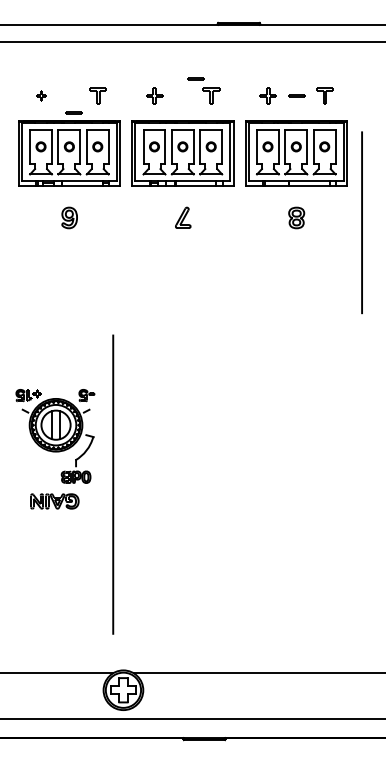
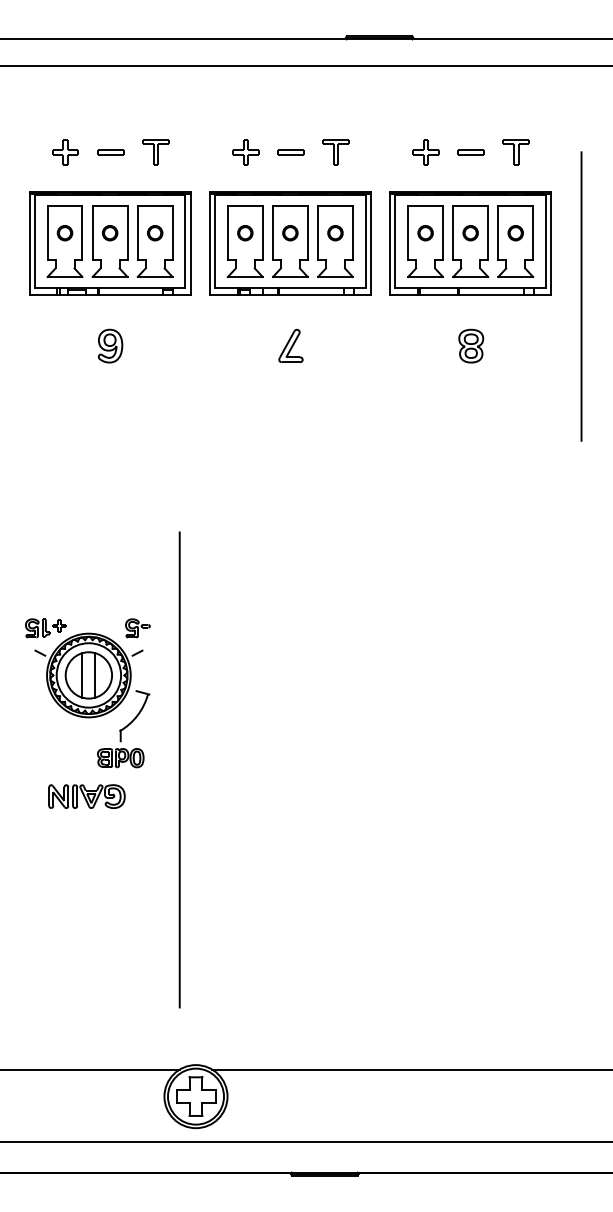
line: (195, 78) -> (289, 151), moved
part: (41, 95) -> (65, 151), size x1.67
line: (73, 112) -> (110, 151), moved
line: (361, 222) -> (580, 296), moved

